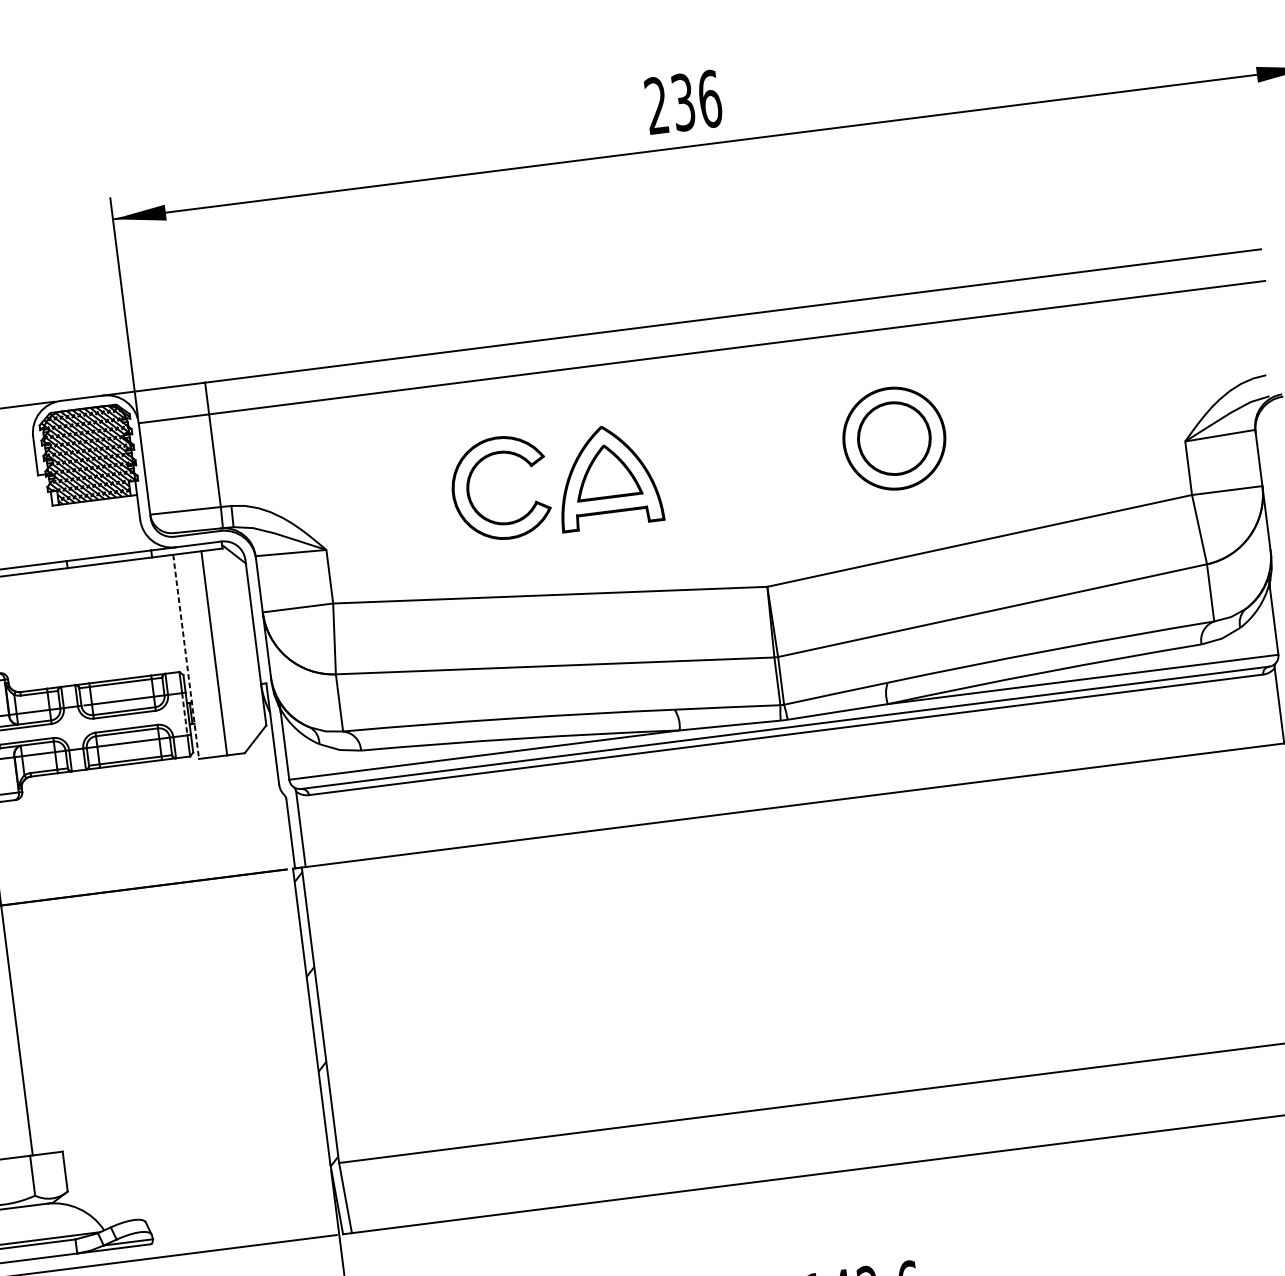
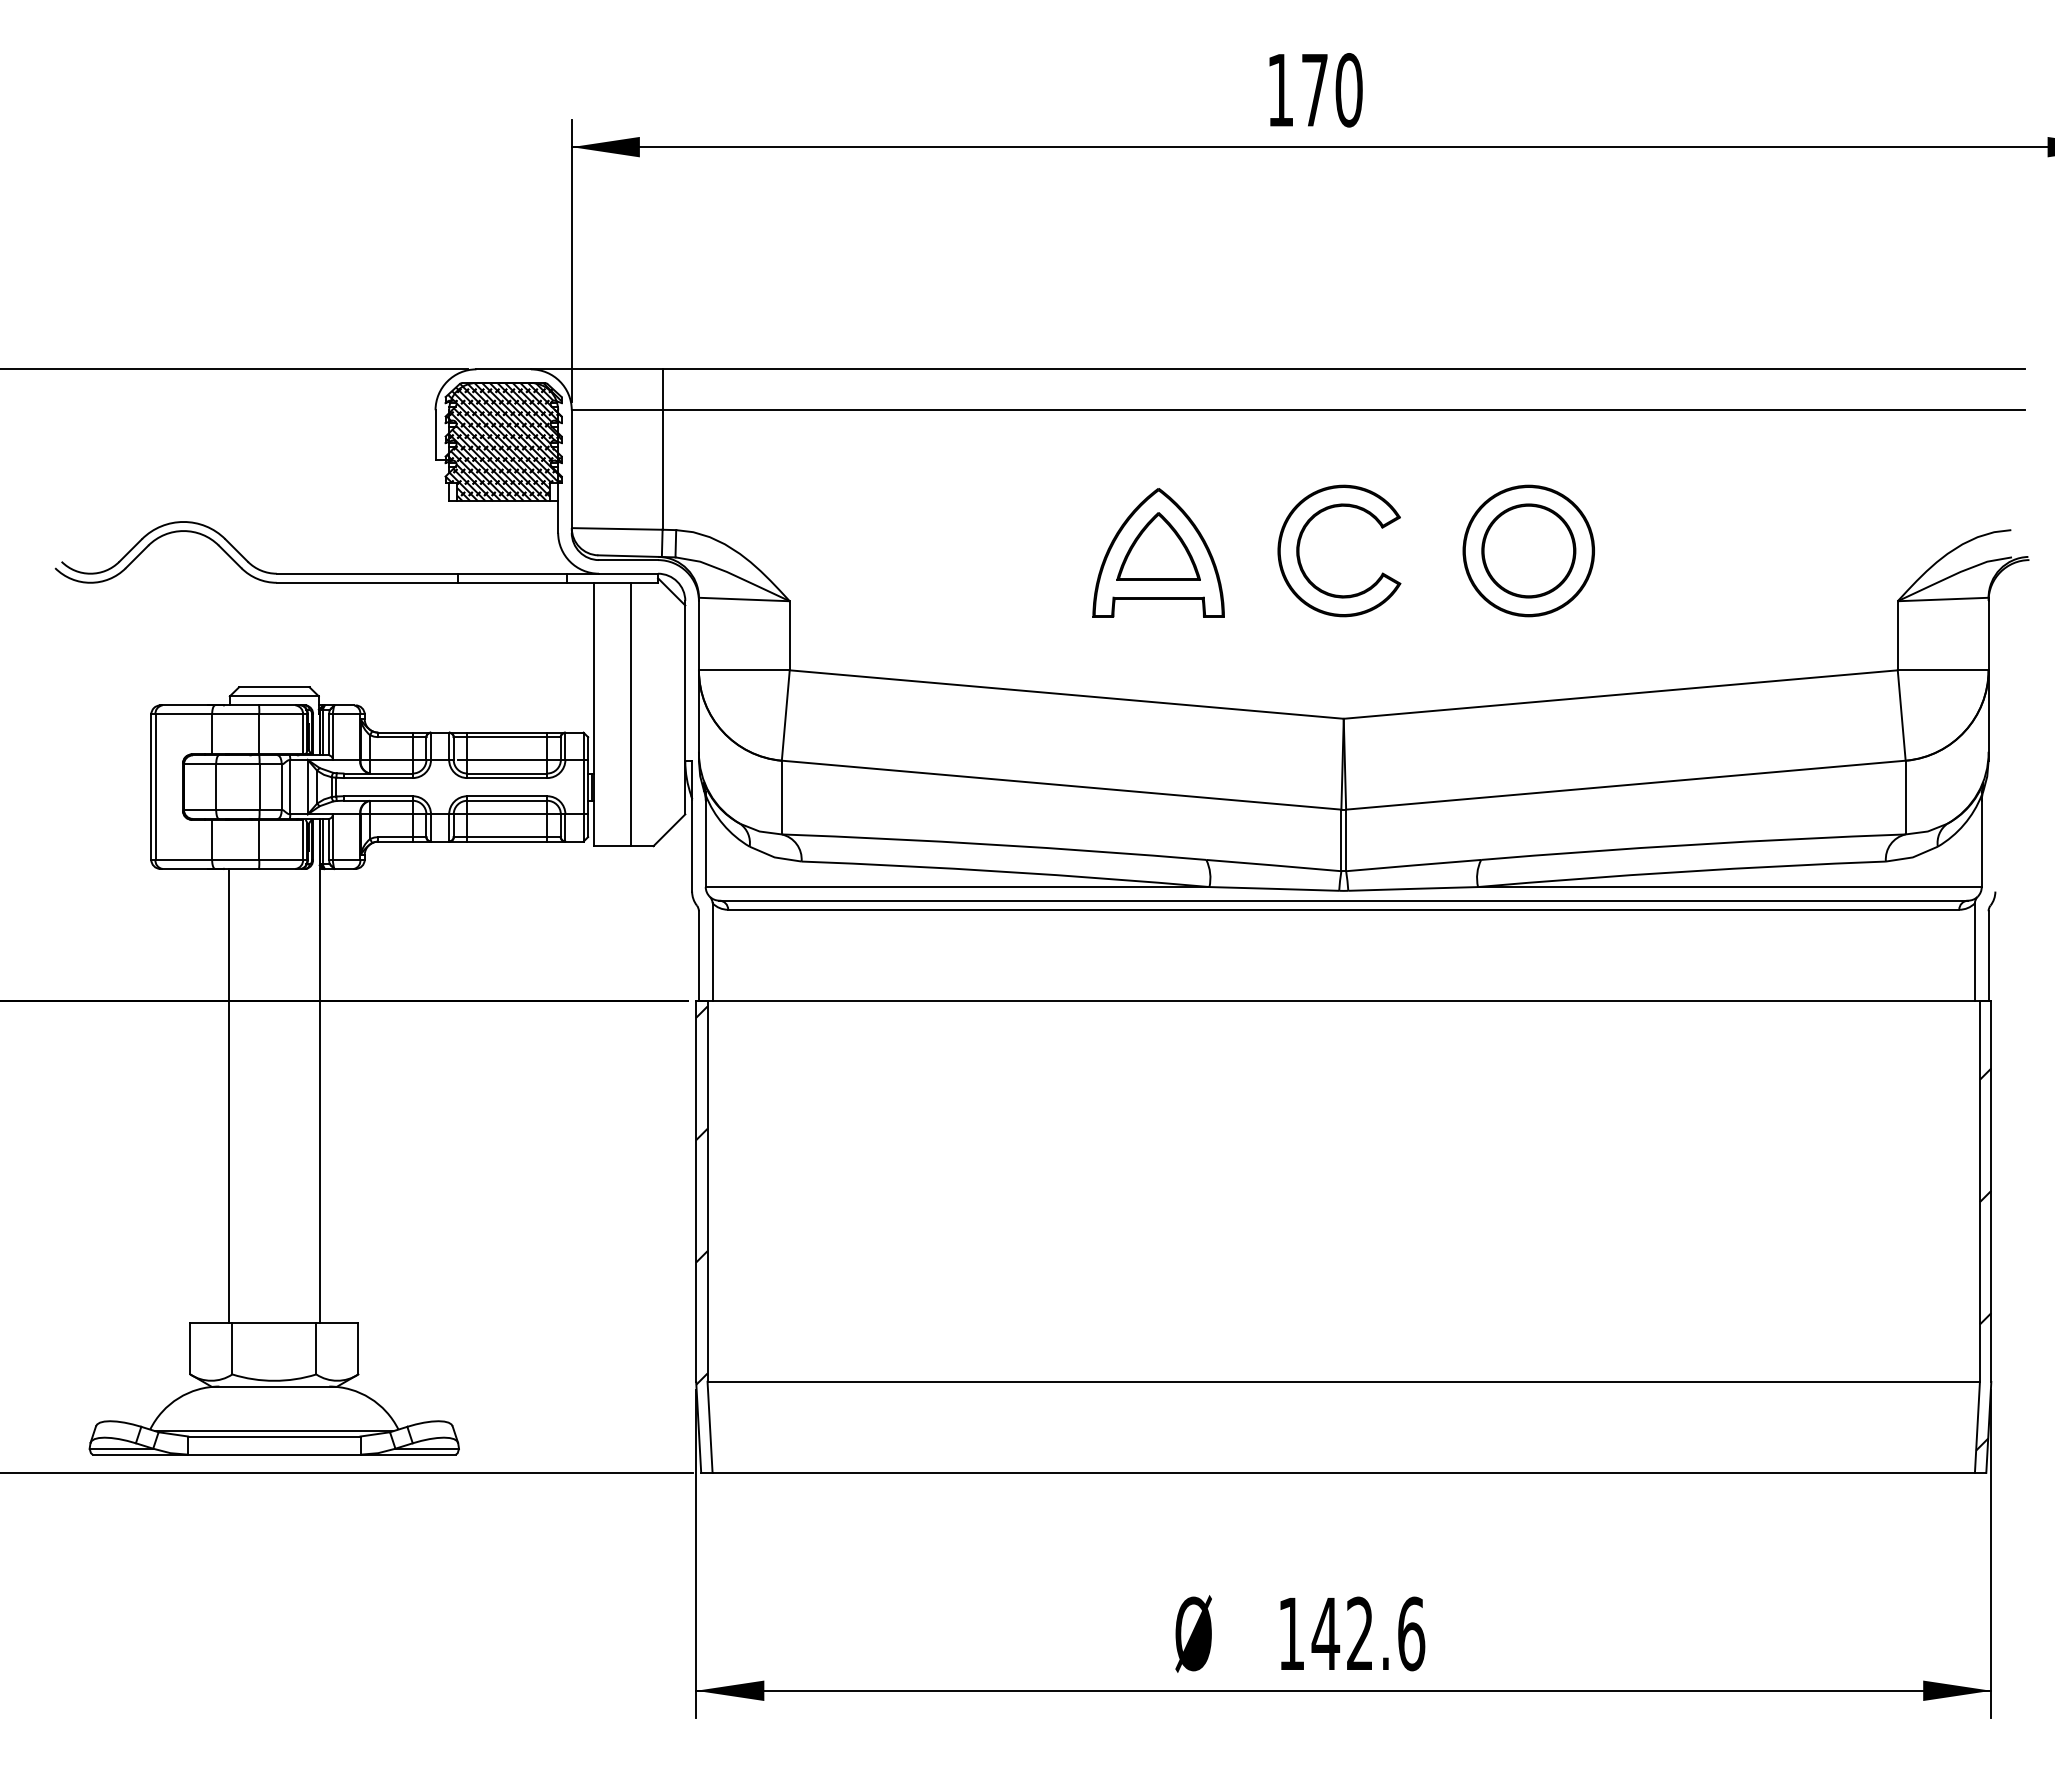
text: (683, 102) -> (1314, 90), 236 -> 170
part: (469, 486) -> (1300, 543), moved
line: (186, 656) -> (594, 714), dashed -> solid
line: (184, 714) -> (583, 787), dashed -> solid

